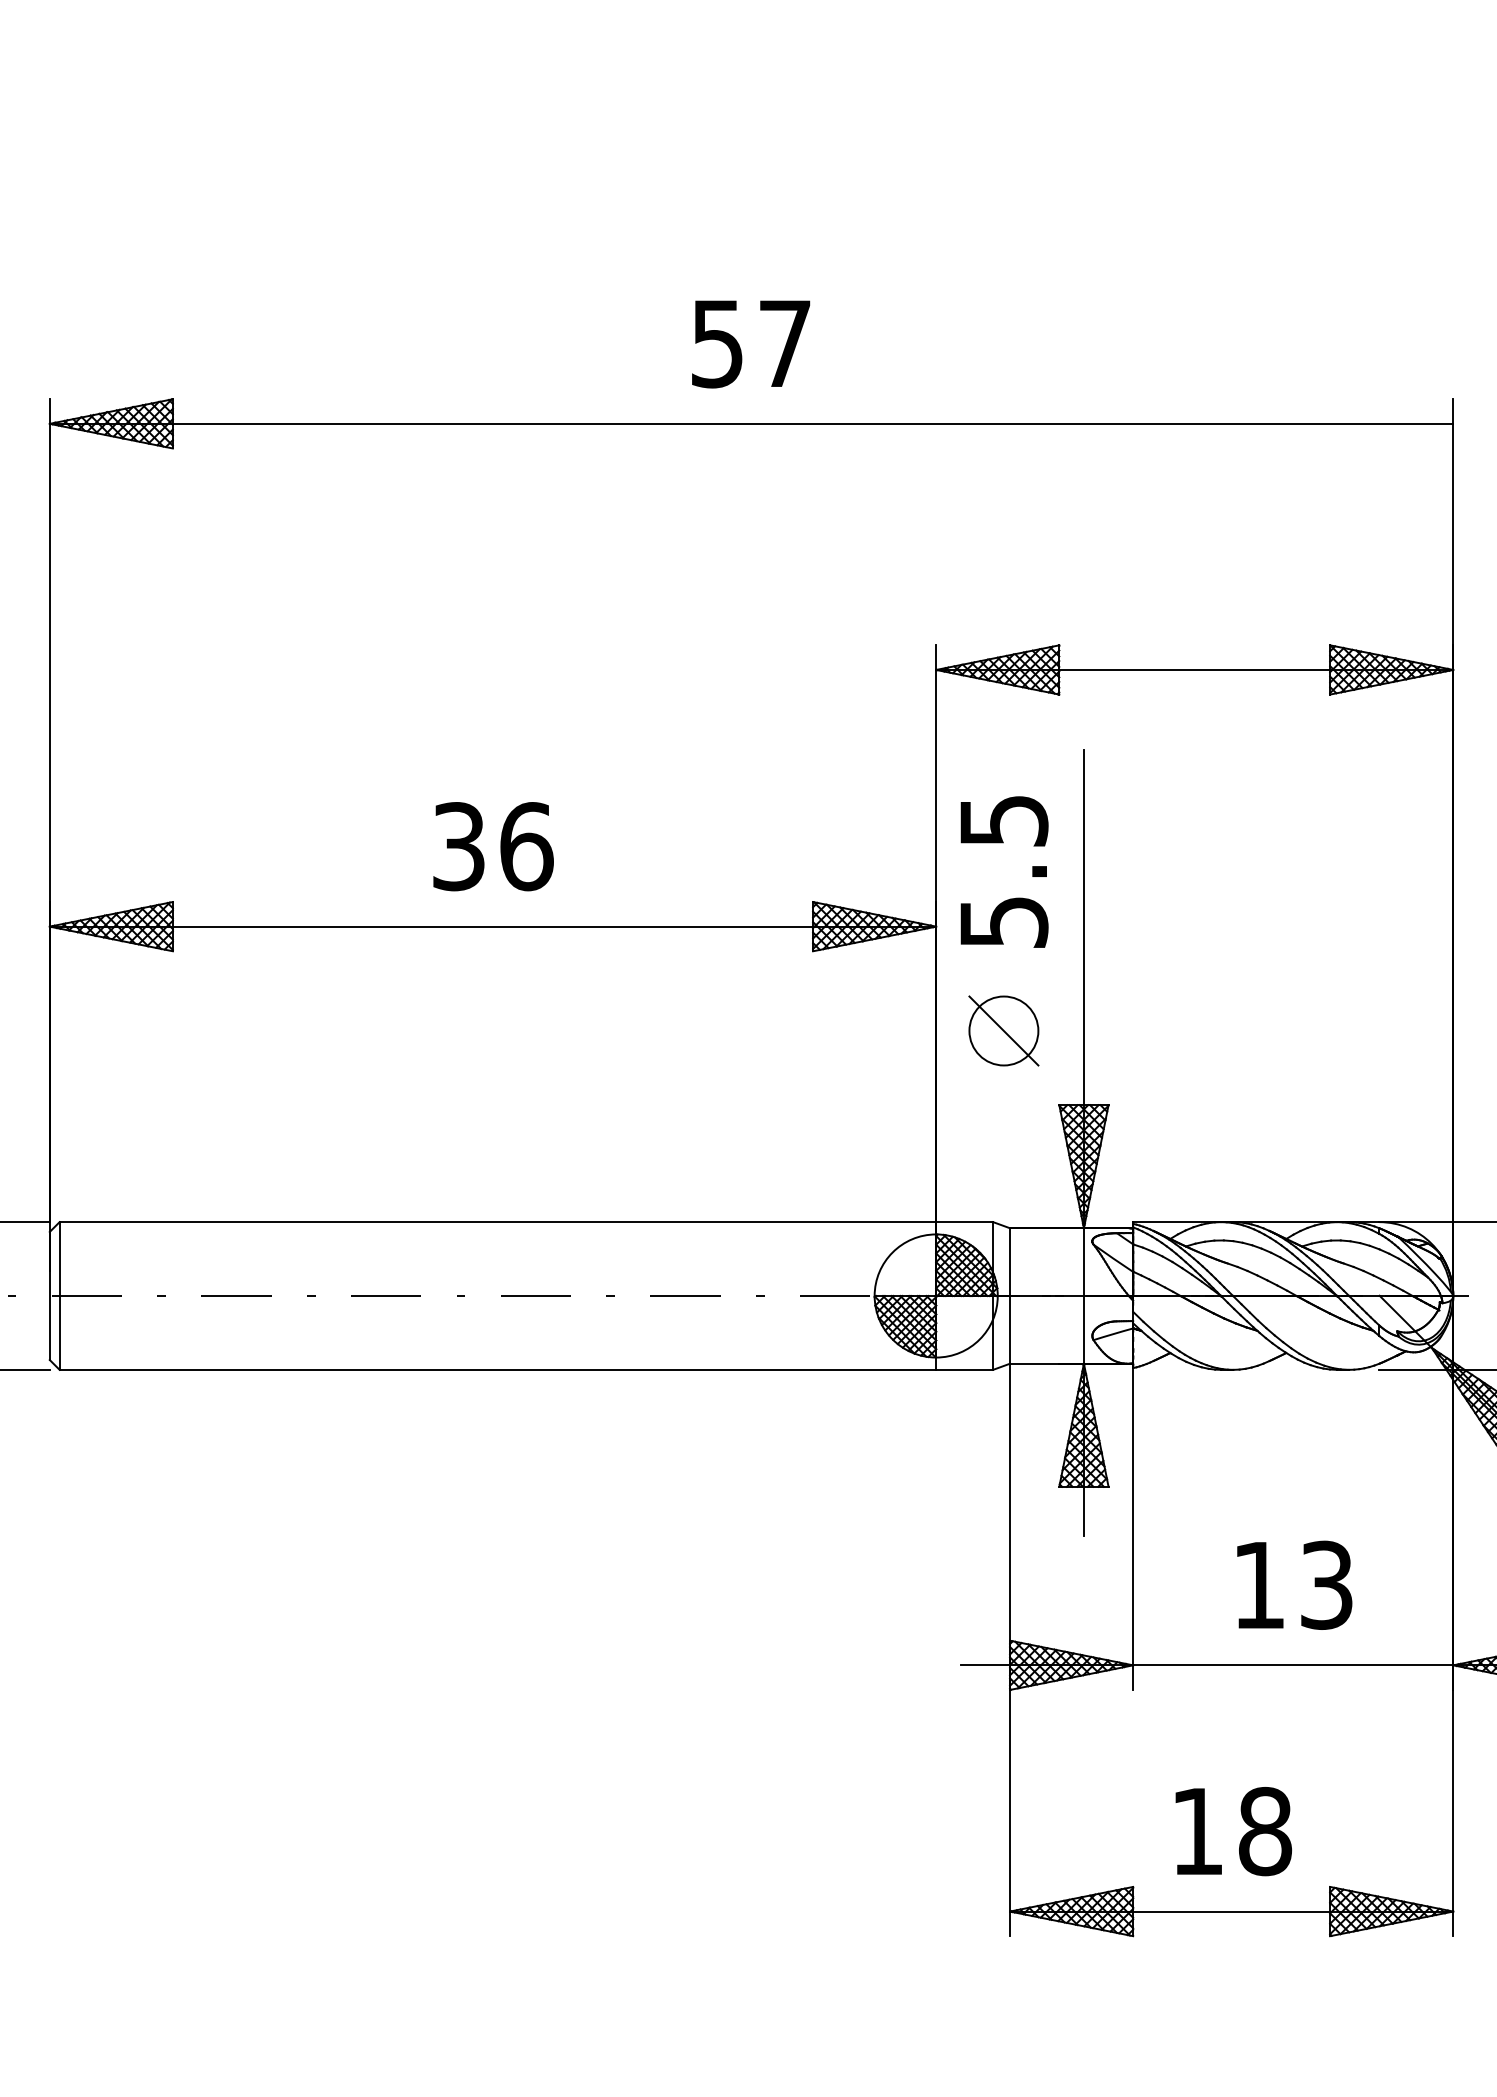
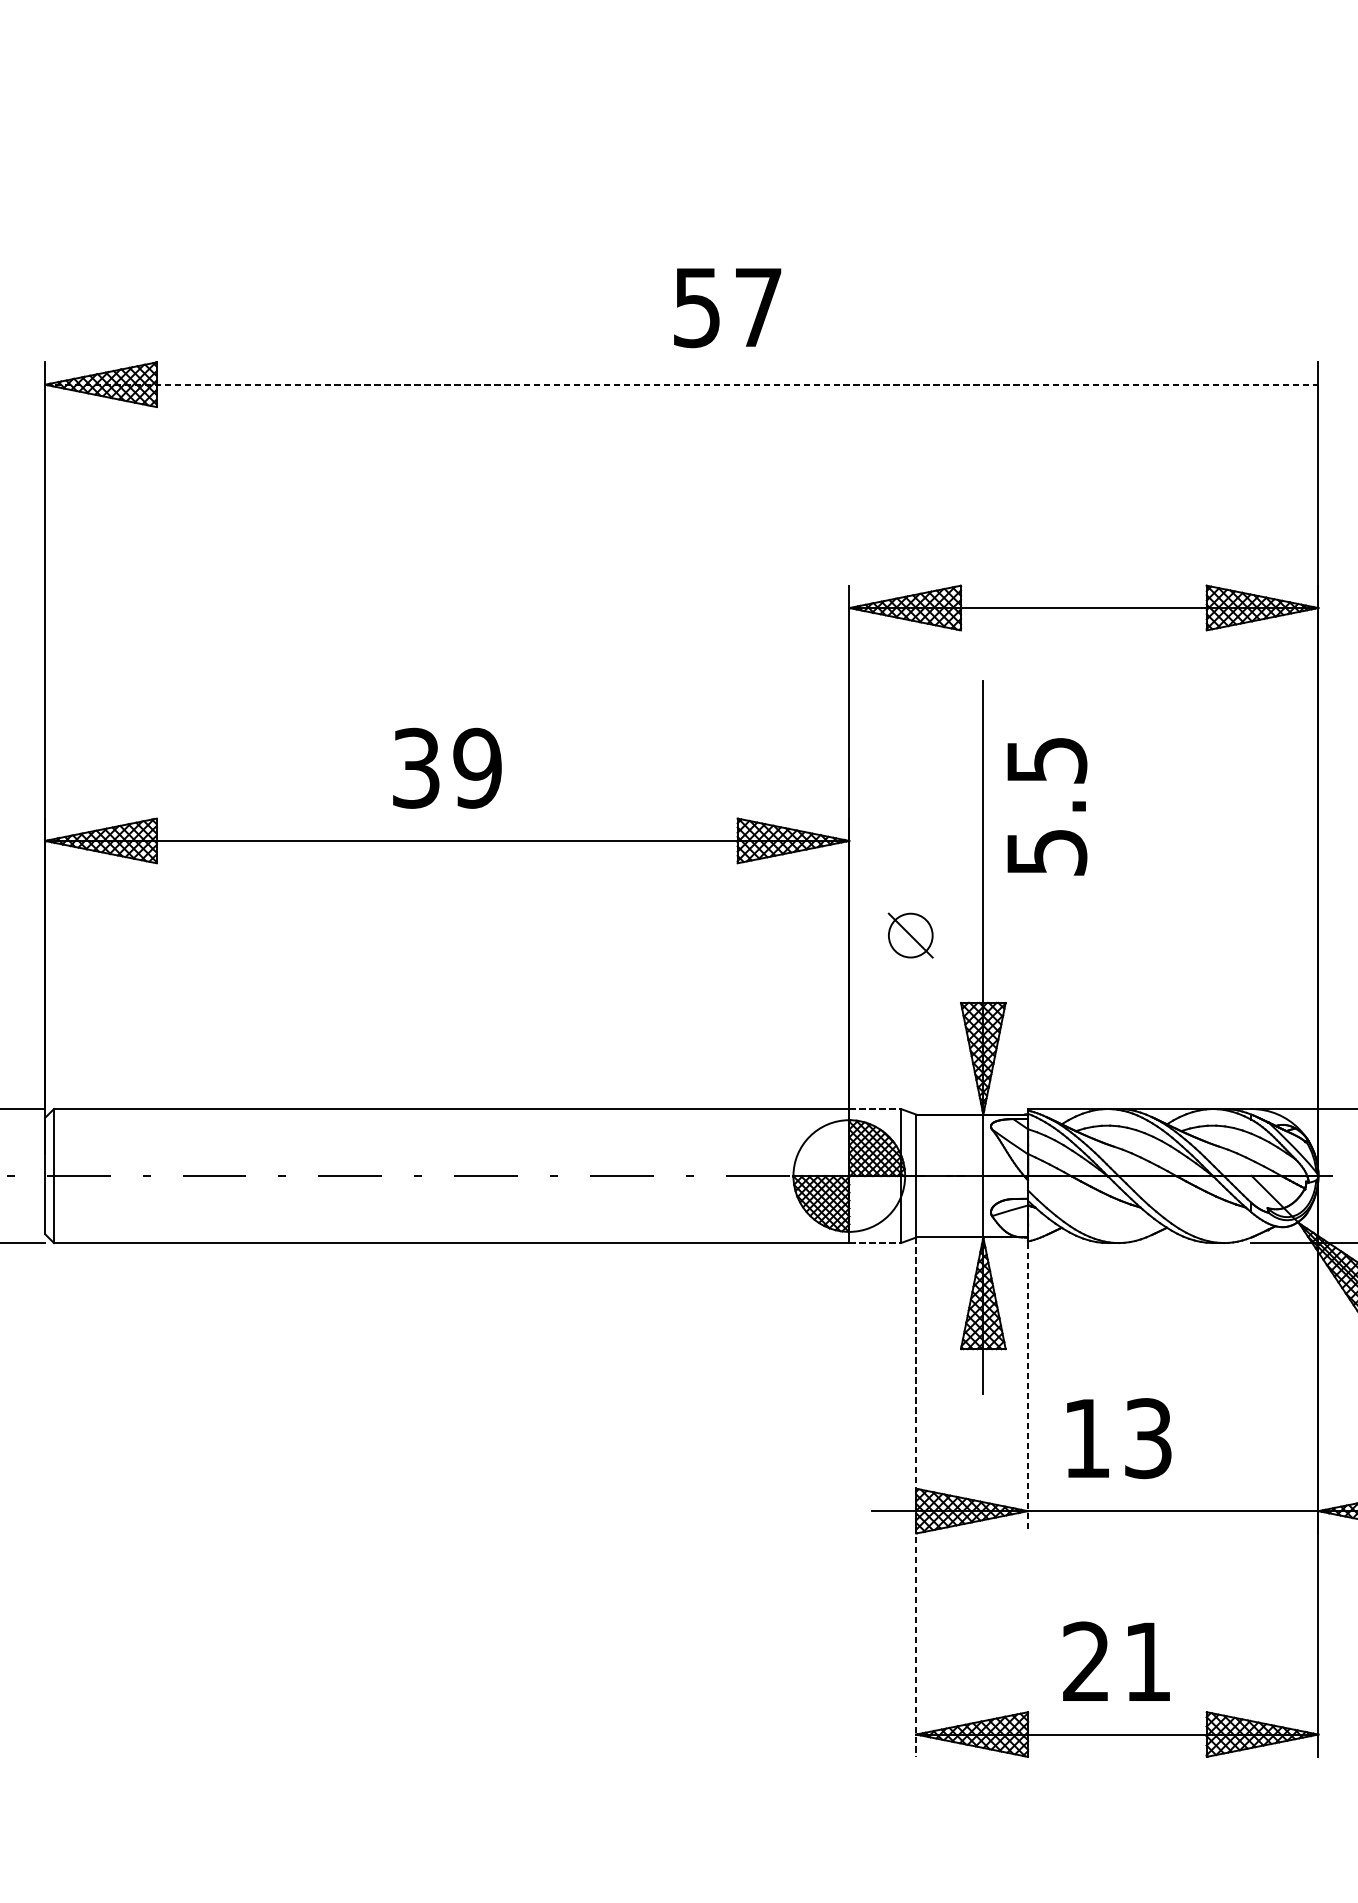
text: (751, 344) -> (727, 308), moved
line: (751, 423) -> (681, 384), solid -> dashed
text: (526, 846) -> (477, 768), 36 -> 39
text: (1004, 871) -> (1047, 806), moved
part: (1003, 1030) -> (910, 935), size x0.7
line: (965, 1222) -> (875, 1109), solid -> dashed
line: (965, 1369) -> (875, 1242), solid -> dashed
line: (1133, 1530) -> (1028, 1388), solid -> dashed
text: (1294, 1584) -> (1119, 1437), moved
line: (1010, 1650) -> (916, 1497), solid -> dashed
text: (1231, 1831) -> (1117, 1661), 18 -> 21

